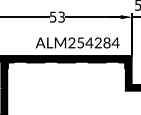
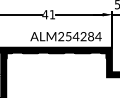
text: (56, 16) -> (48, 14), 53 -> 41

